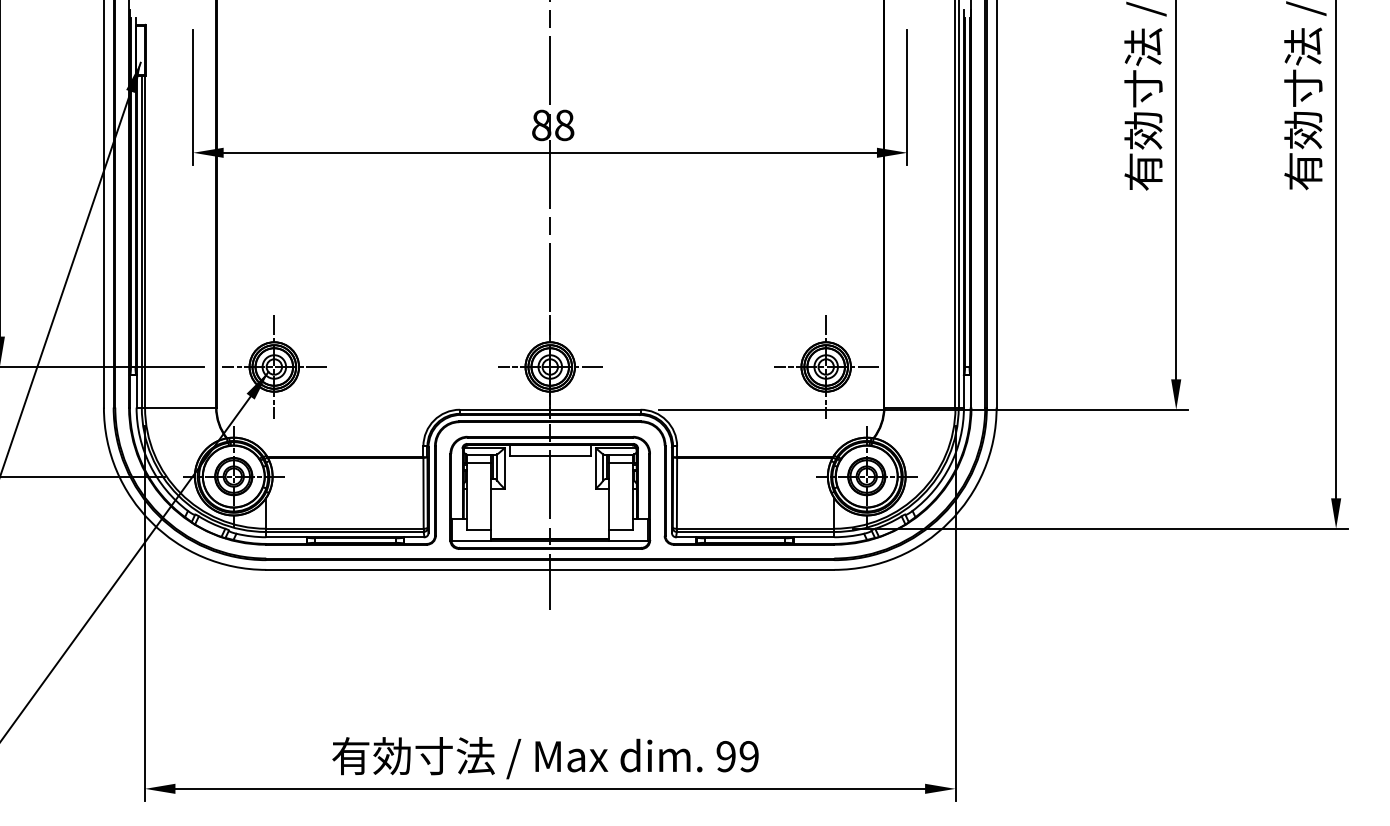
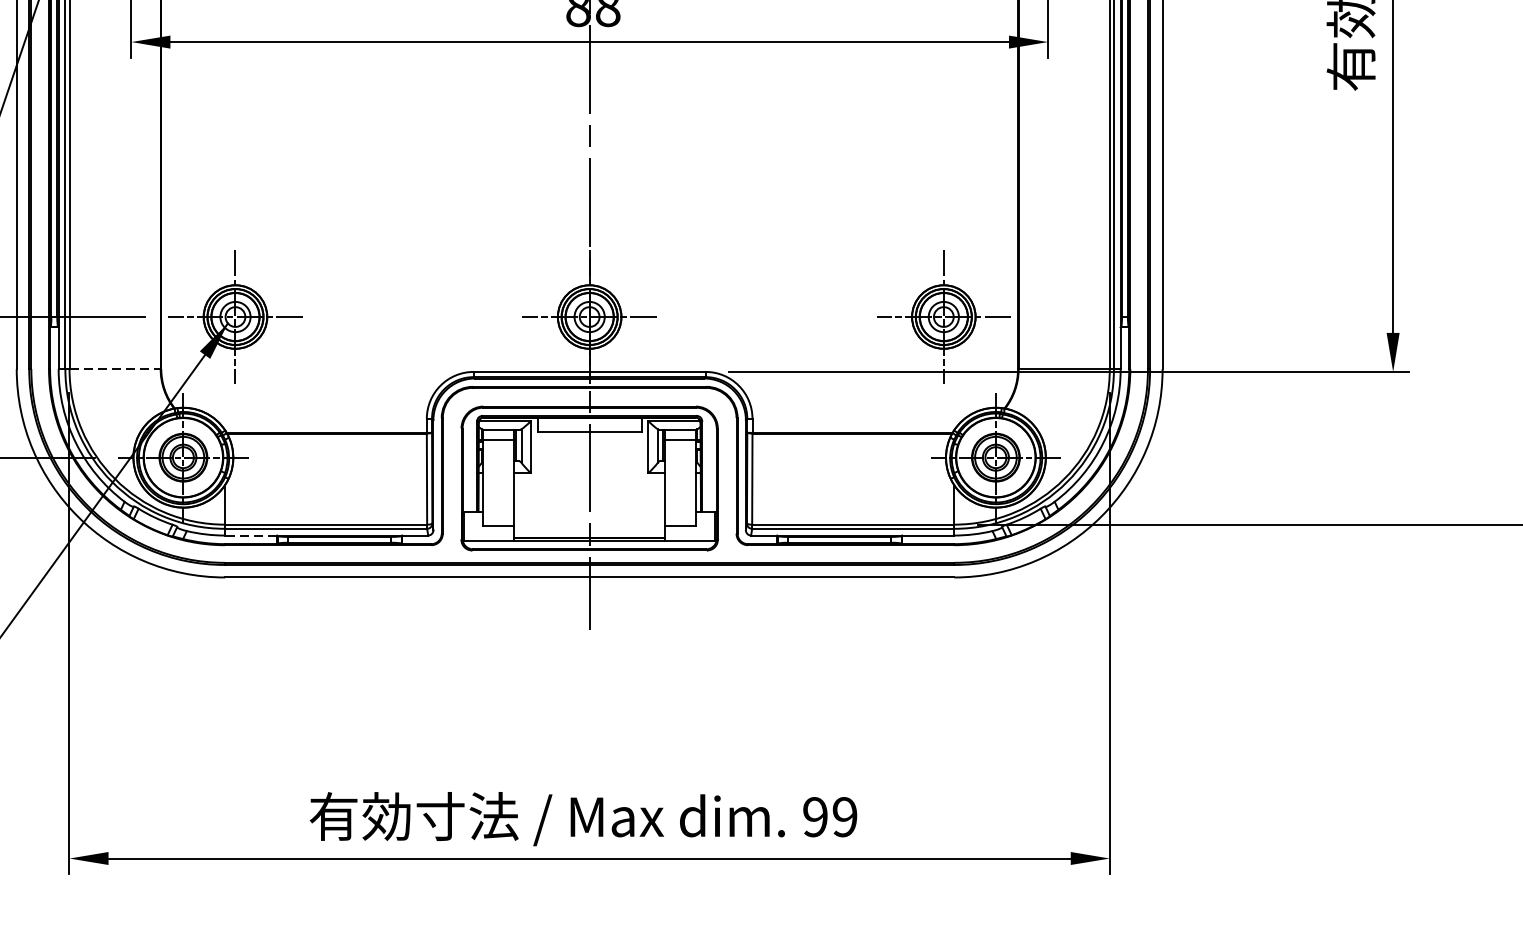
line: (181, 407) -> (116, 369), solid -> dashed
line: (286, 537) -> (251, 535), solid -> dashed

